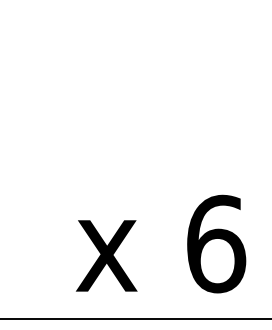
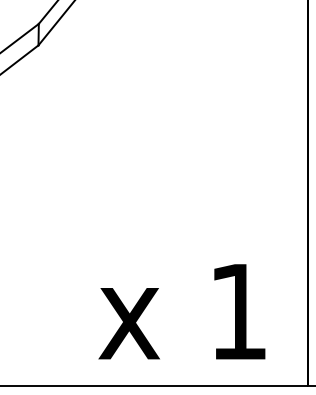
text: (215, 243) -> (238, 311), 6 -> 1

